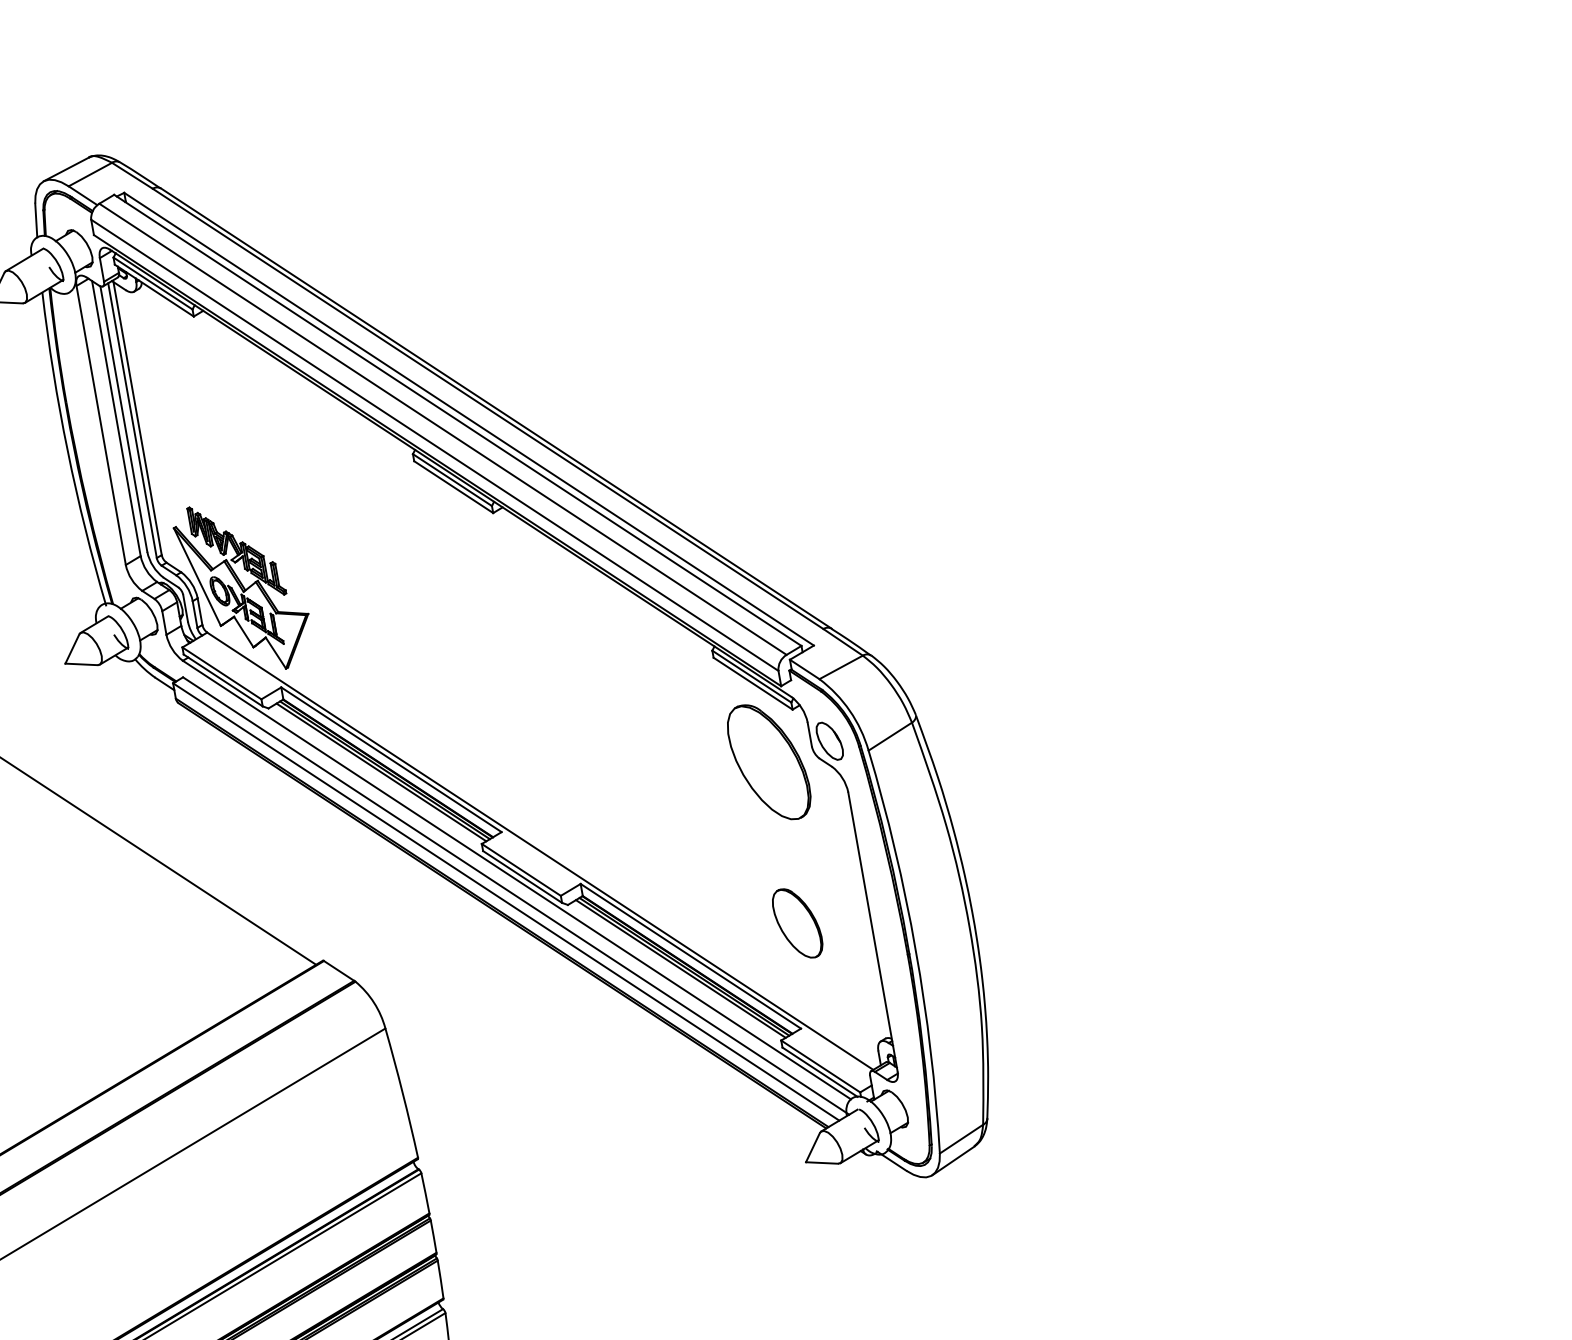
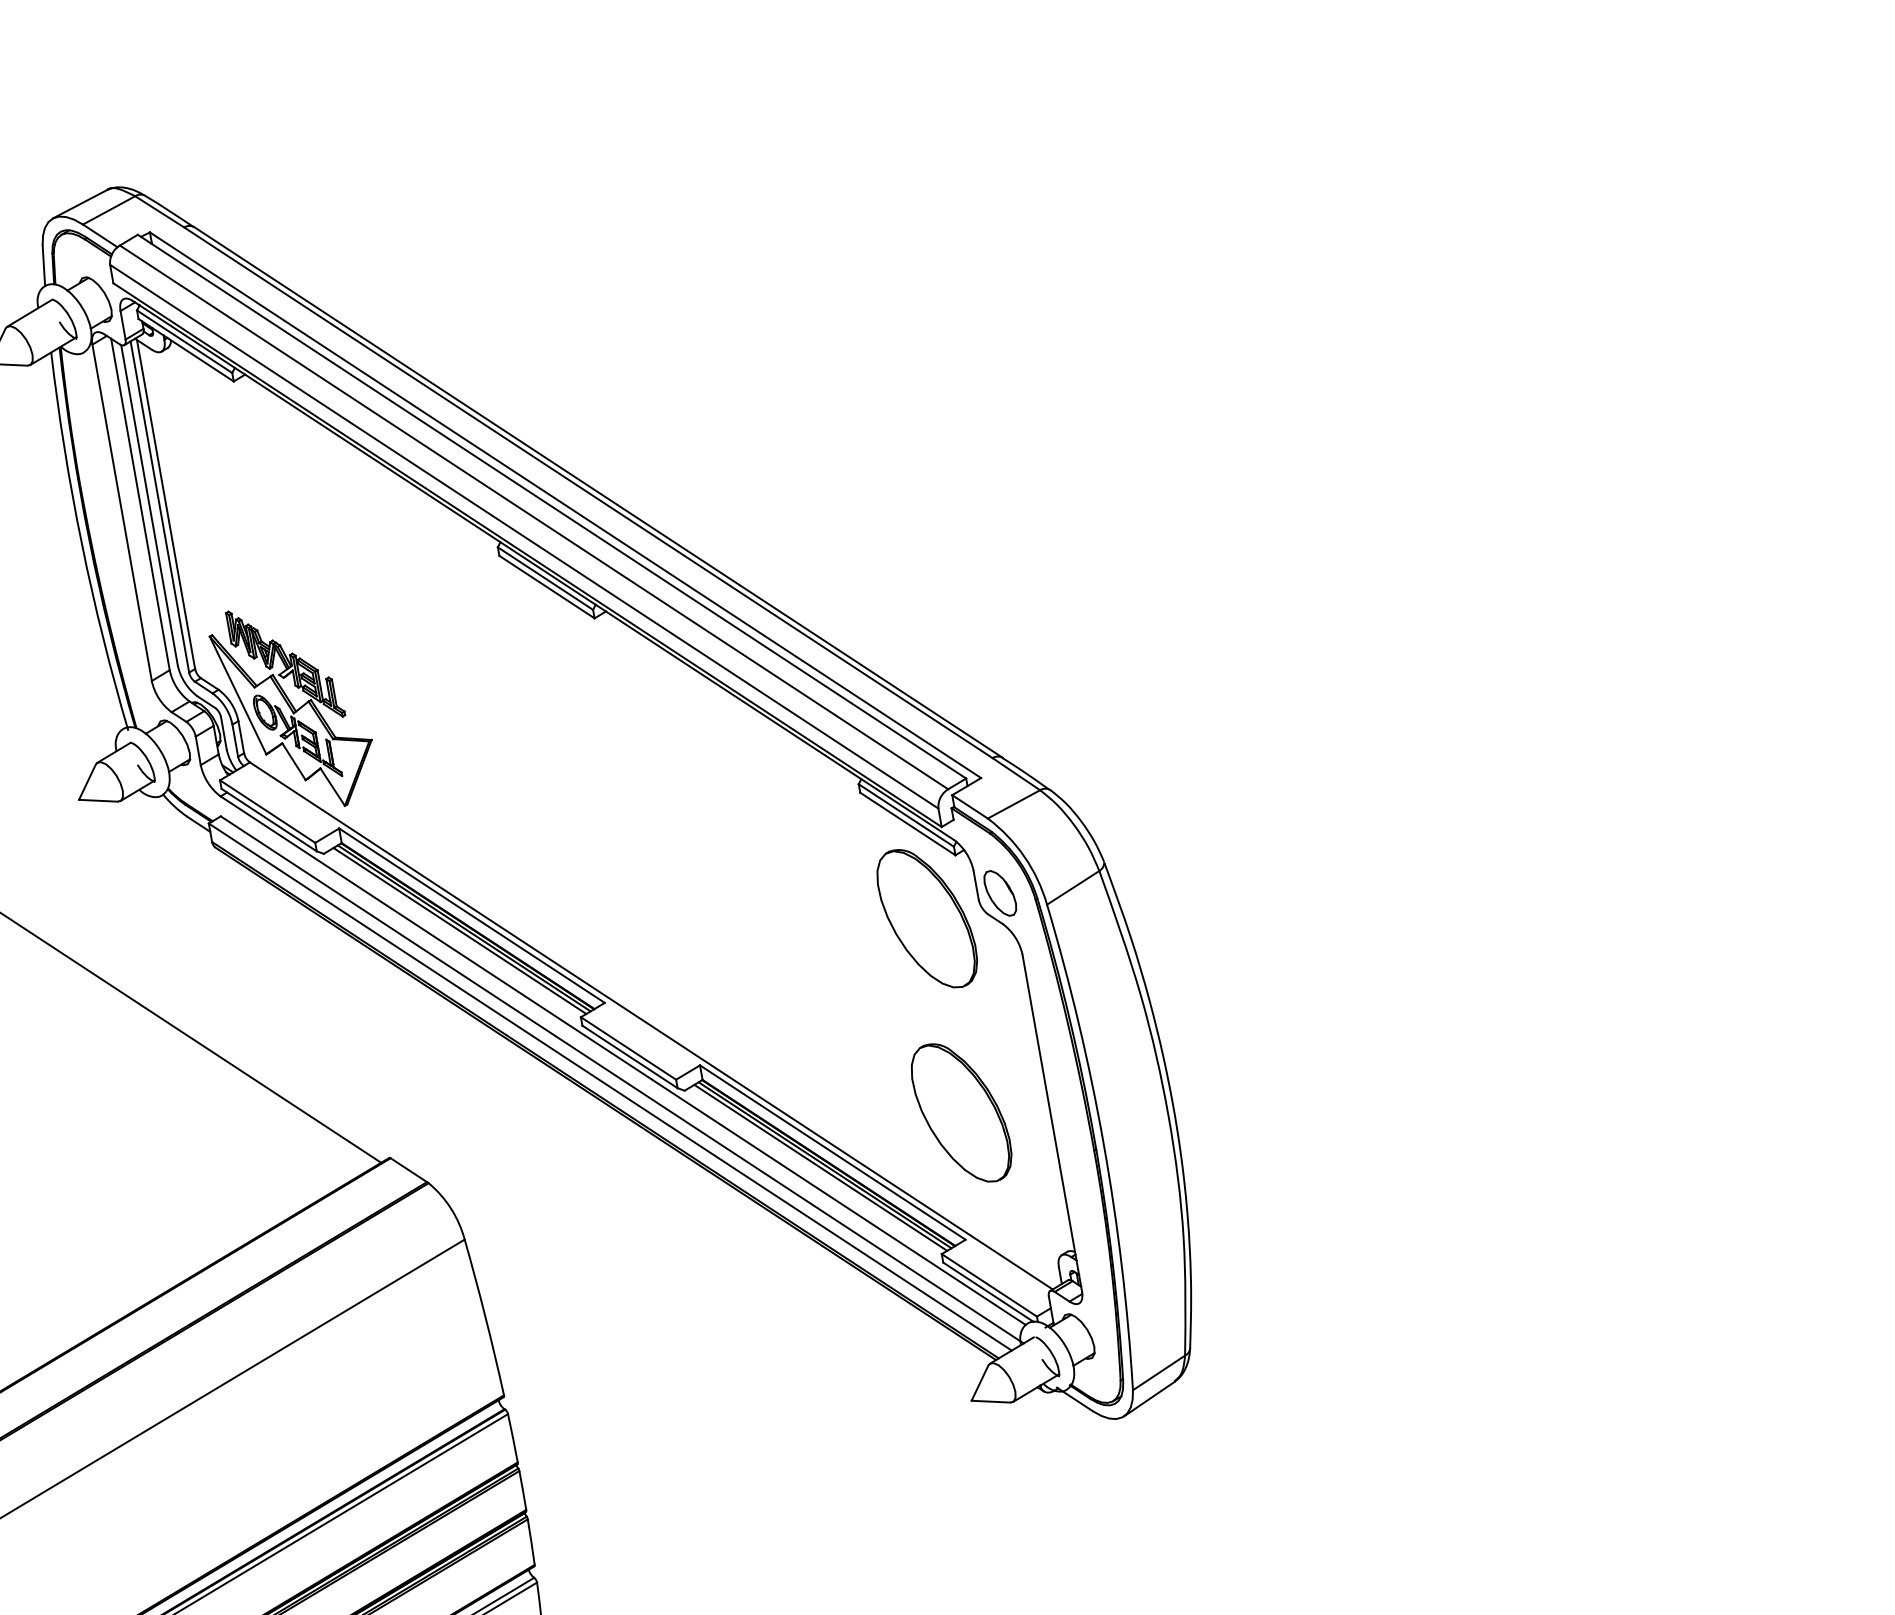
part: (797, 923) -> (961, 1112), size x1.67

